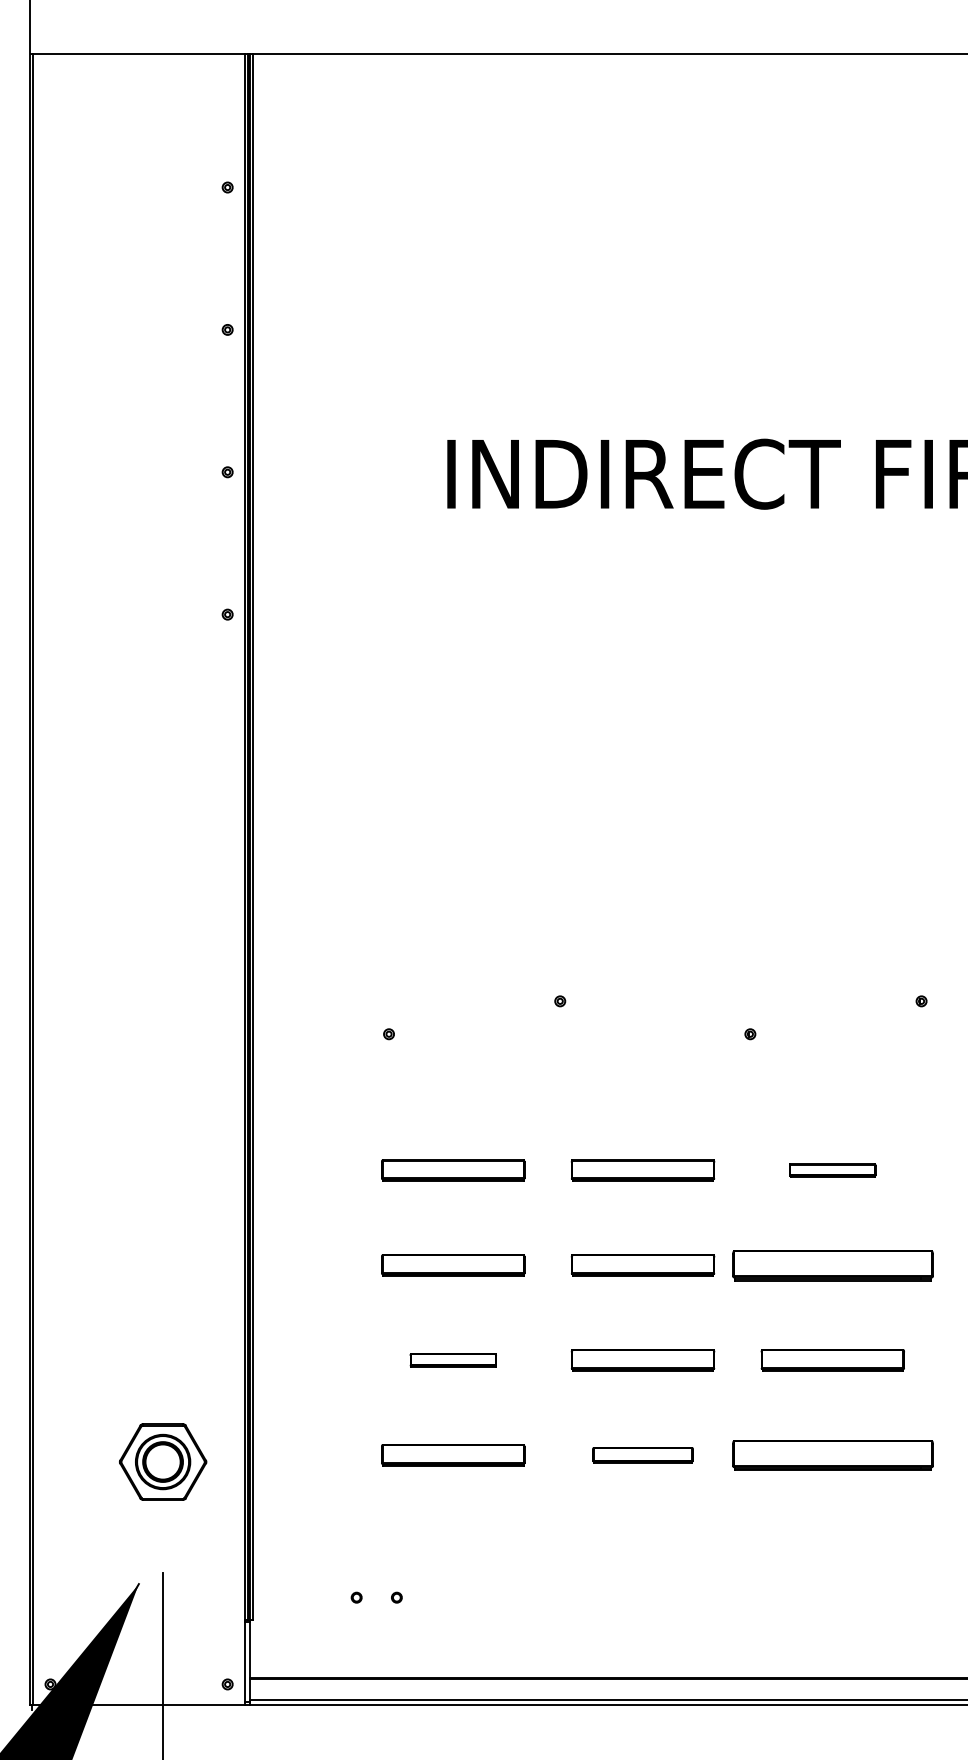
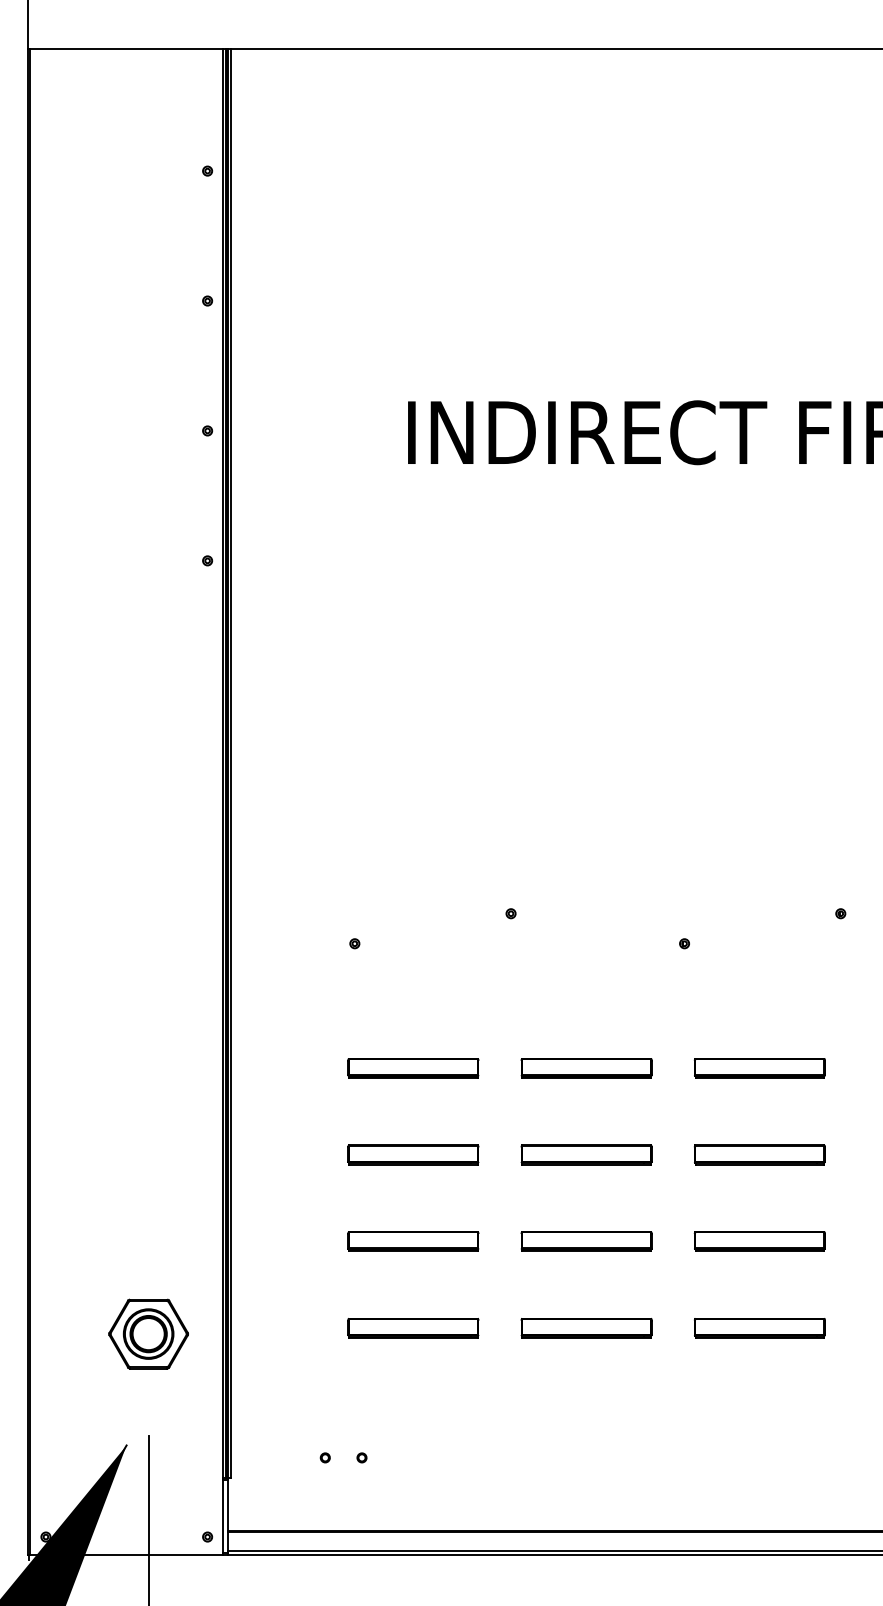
part: (832, 1170) -> (759, 1068), size x1.67
part: (832, 1265) -> (759, 1154), size x0.71
part: (453, 1360) -> (413, 1241), size x1.67
part: (642, 1455) -> (586, 1328), size x1.43
part: (832, 1455) -> (759, 1328), size x0.71

